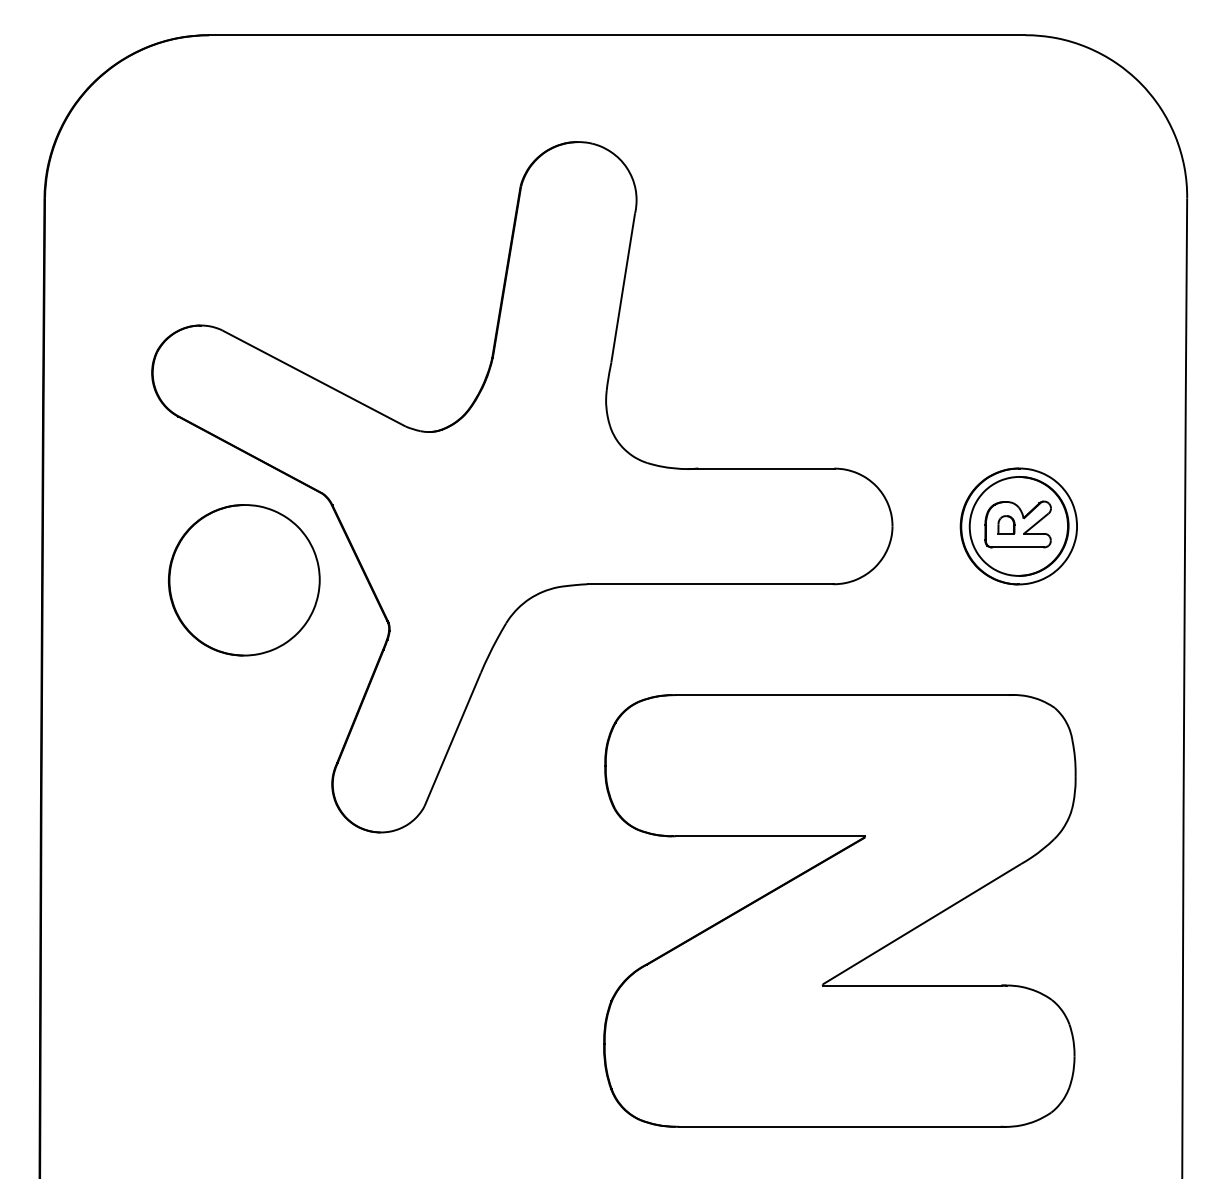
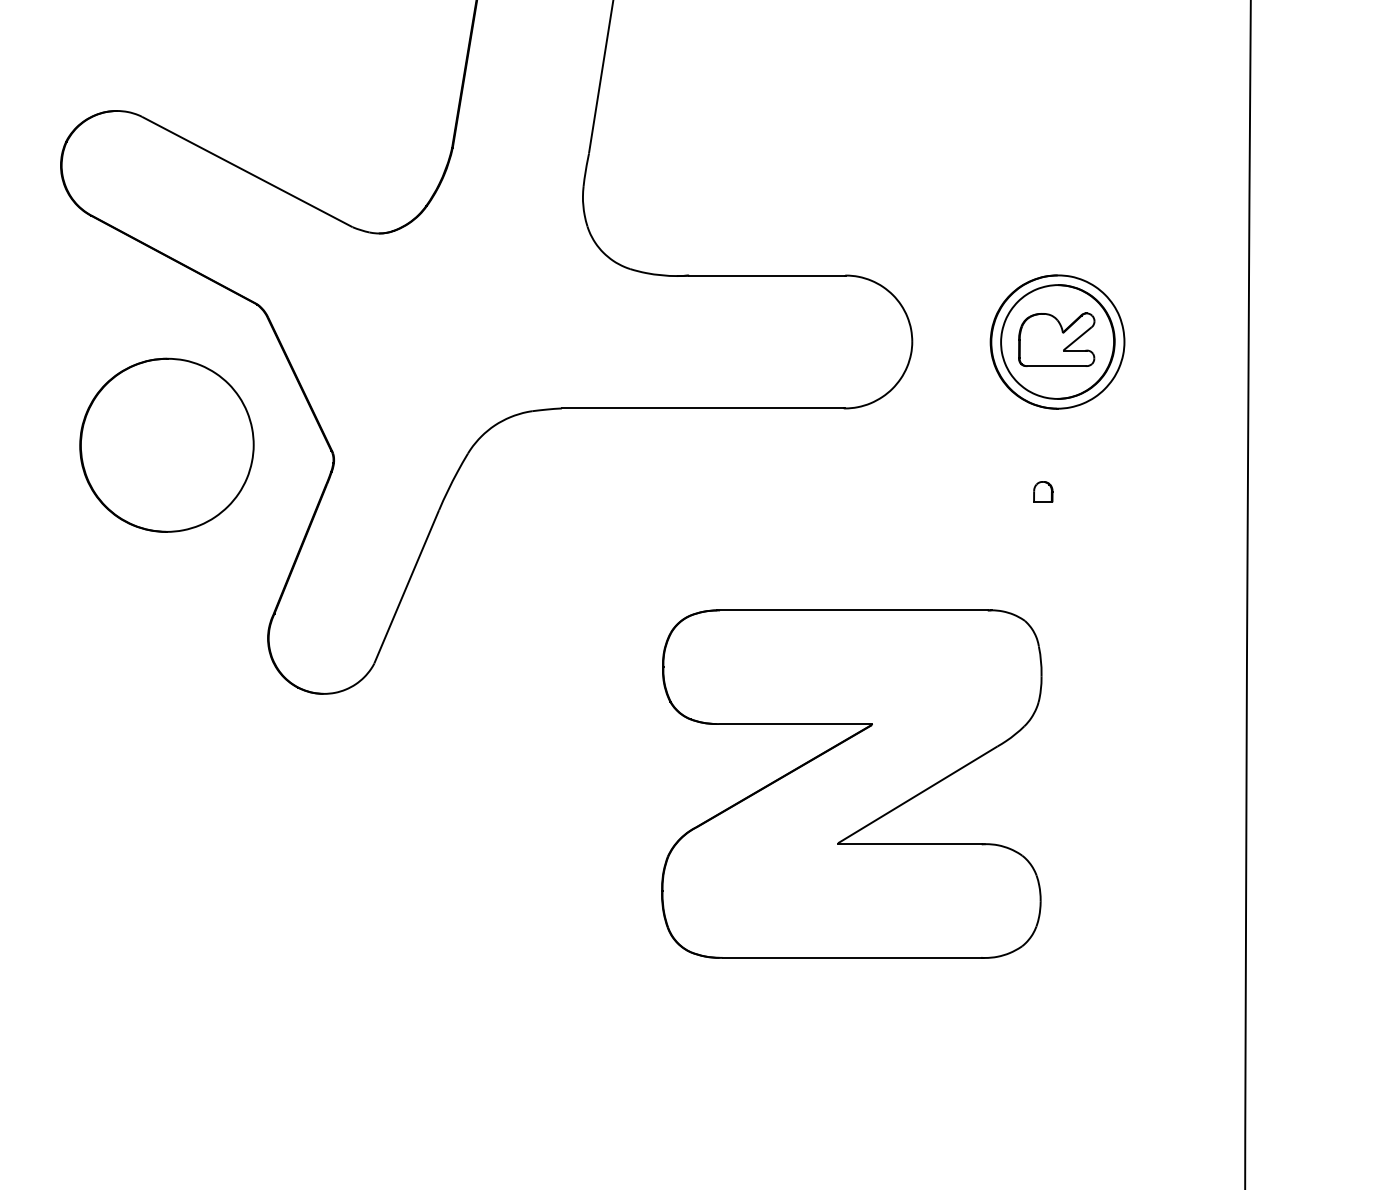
part: (1006, 524) -> (1043, 491), moved
part: (244, 580) -> (167, 445), moved
part: (839, 910) -> (851, 783), size x0.7

